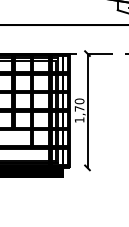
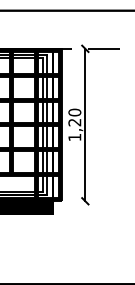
text: (79, 108) -> (74, 122), 1,70 -> 1,20

